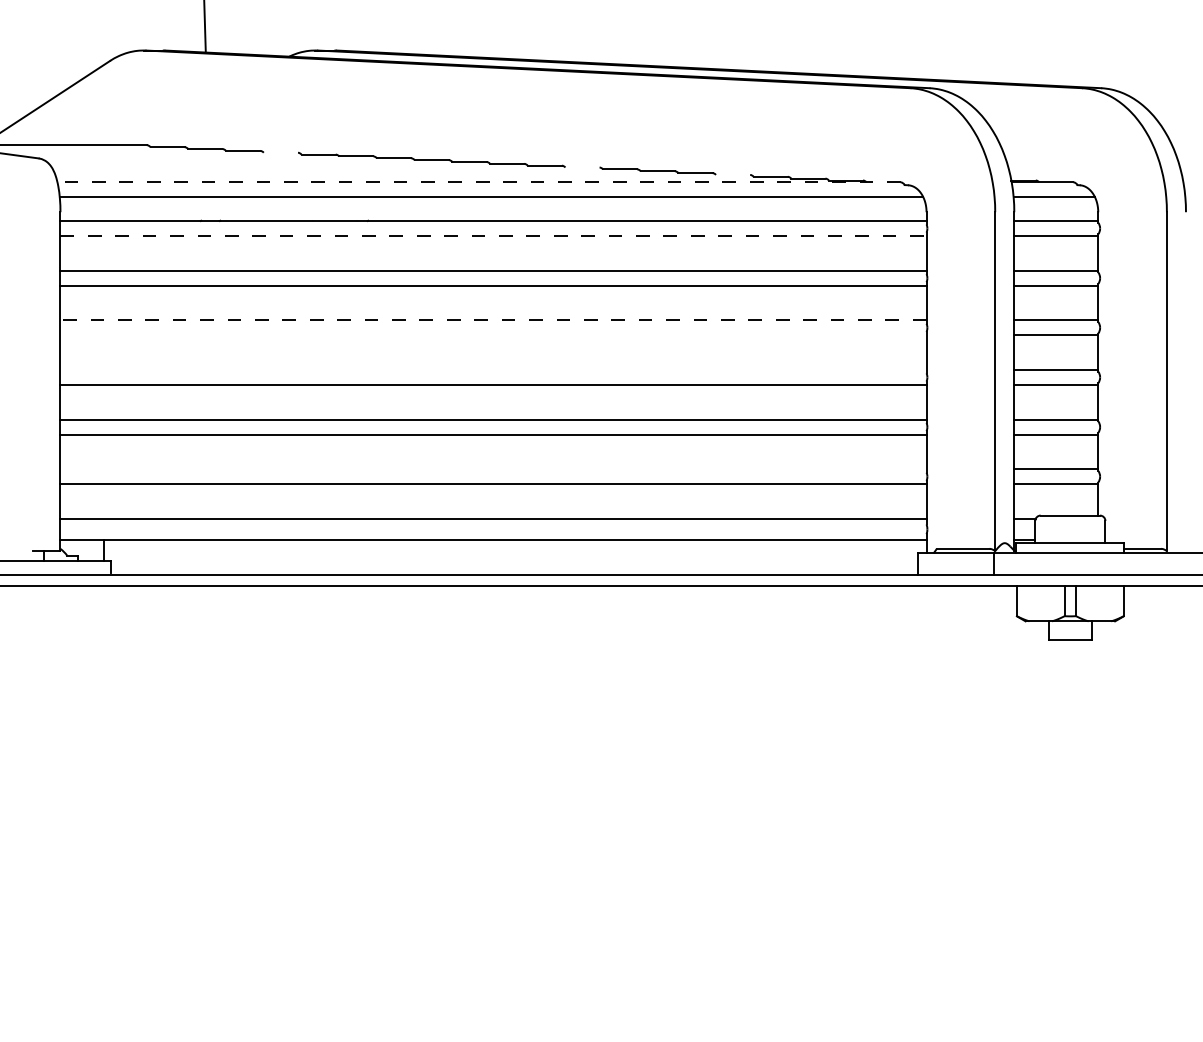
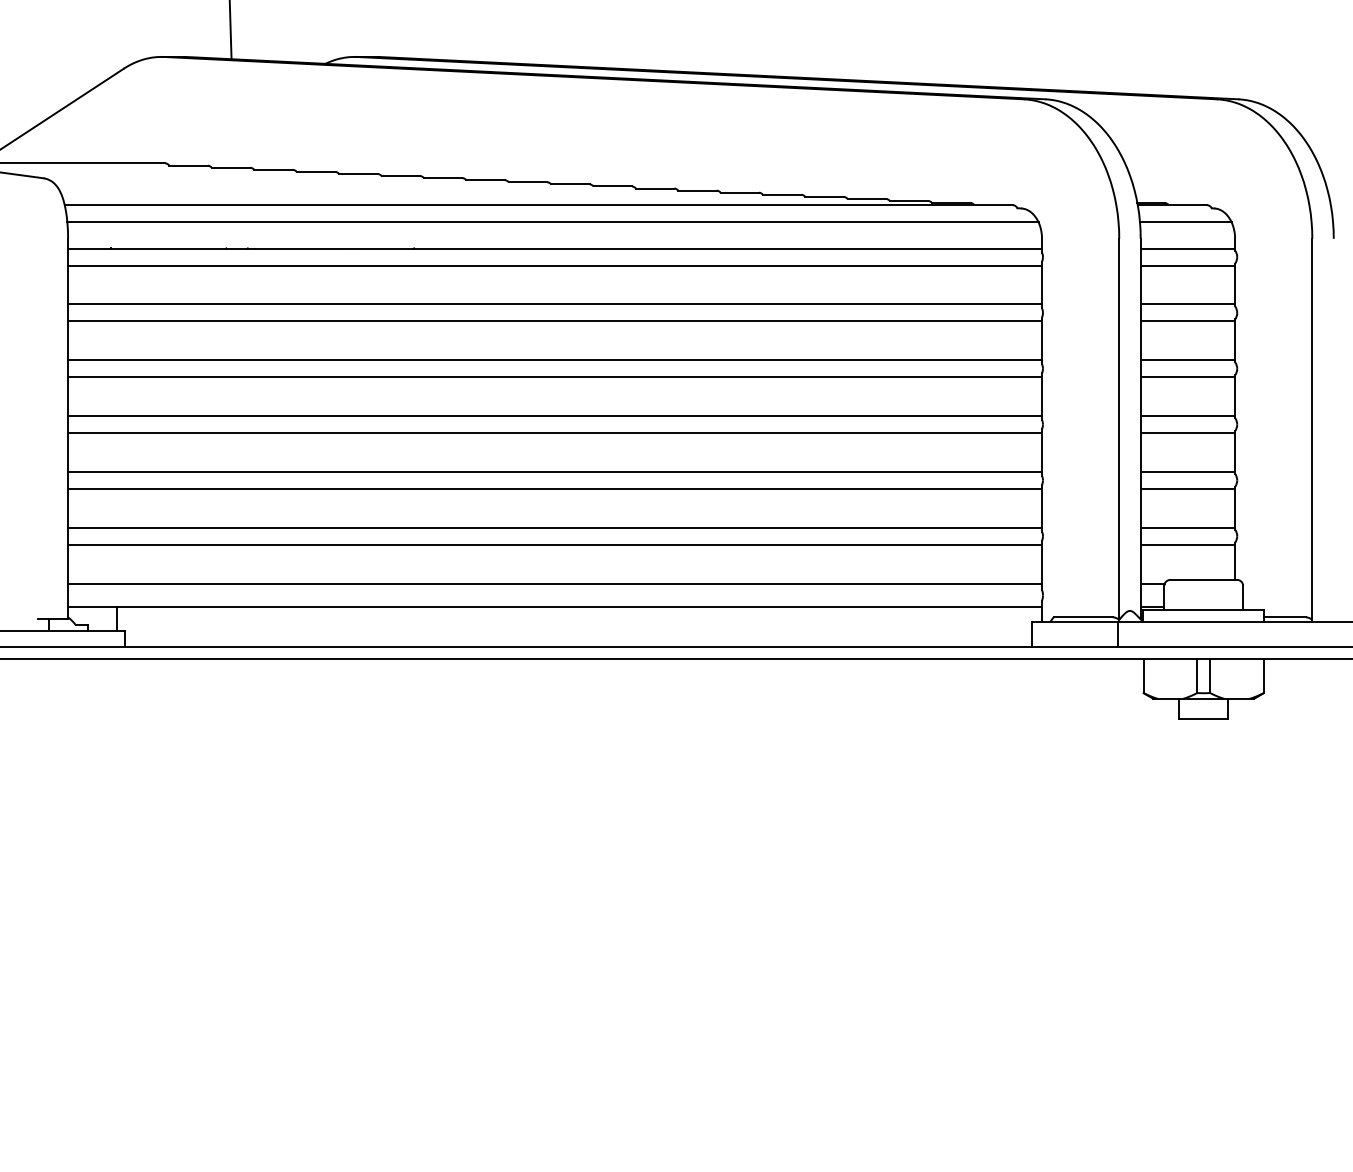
line: (280, 152) -> (315, 171), added
line: (582, 167) -> (655, 188), added
line: (733, 174) -> (824, 196), added
line: (479, 182) -> (539, 205), dashed -> solid
line: (494, 236) -> (556, 266), dashed -> solid
line: (493, 320) -> (555, 360), dashed -> solid
line: (493, 335) -> (555, 377), added
line: (493, 369) -> (555, 415), added
line: (493, 469) -> (555, 528), added

